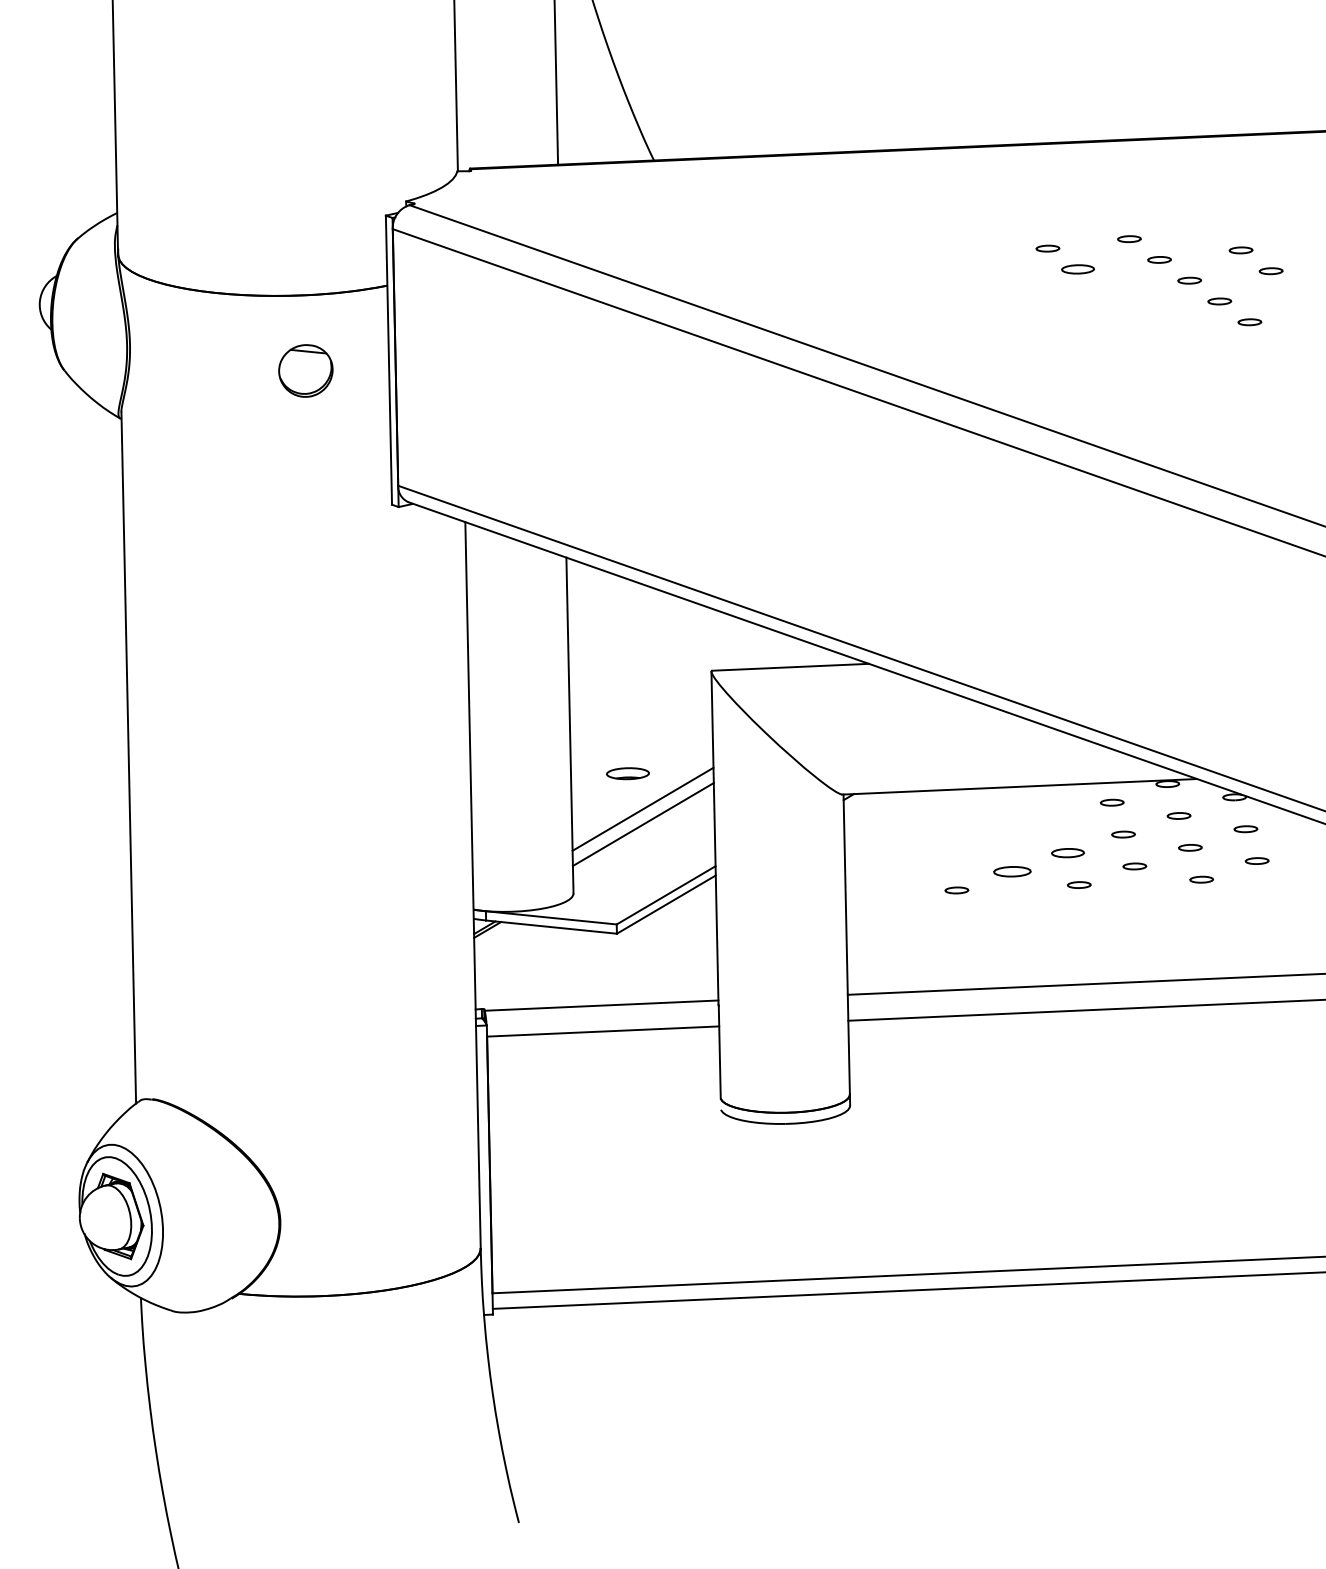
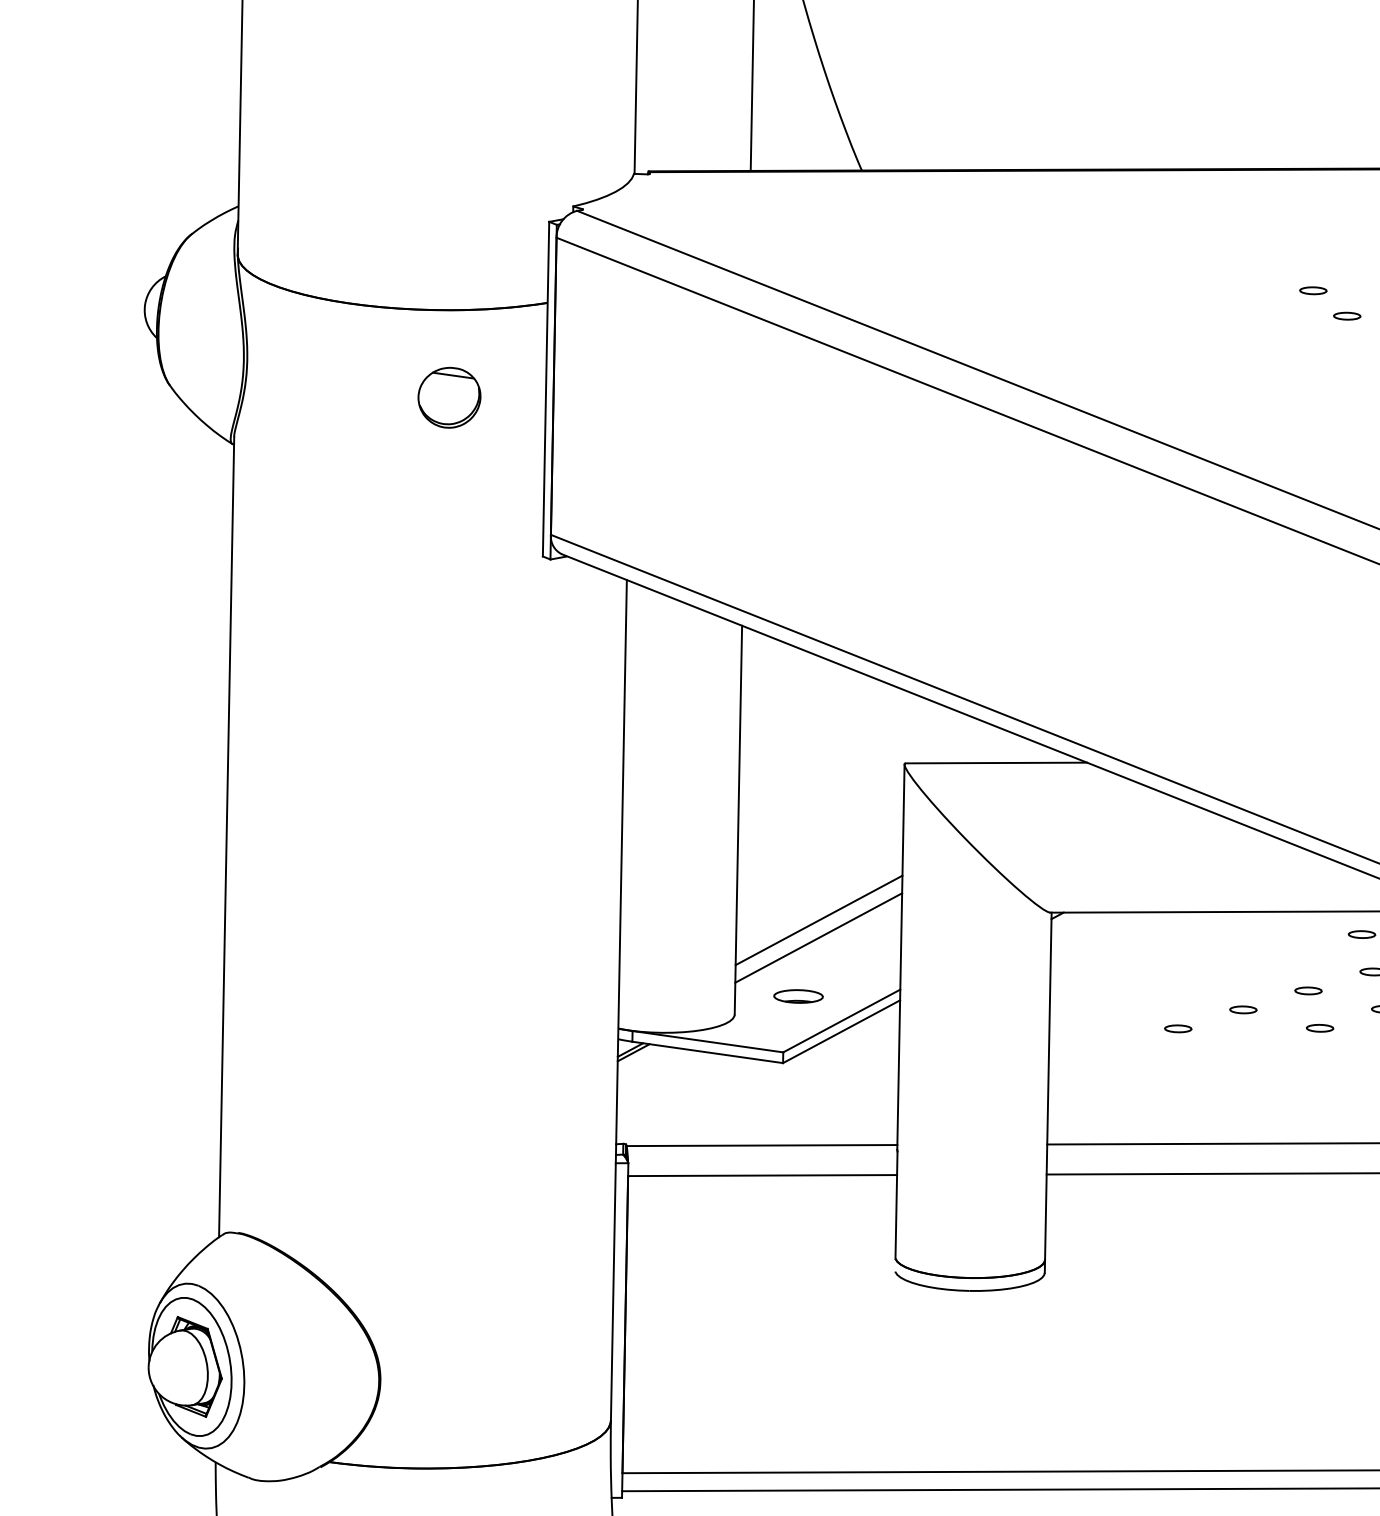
part: (1077, 269) -> (1346, 316), size x0.71
part: (627, 773) -> (798, 996), moved
part: (1067, 853) -> (1307, 991), size x0.71
part: (1012, 871) -> (1243, 1009), size x0.62

